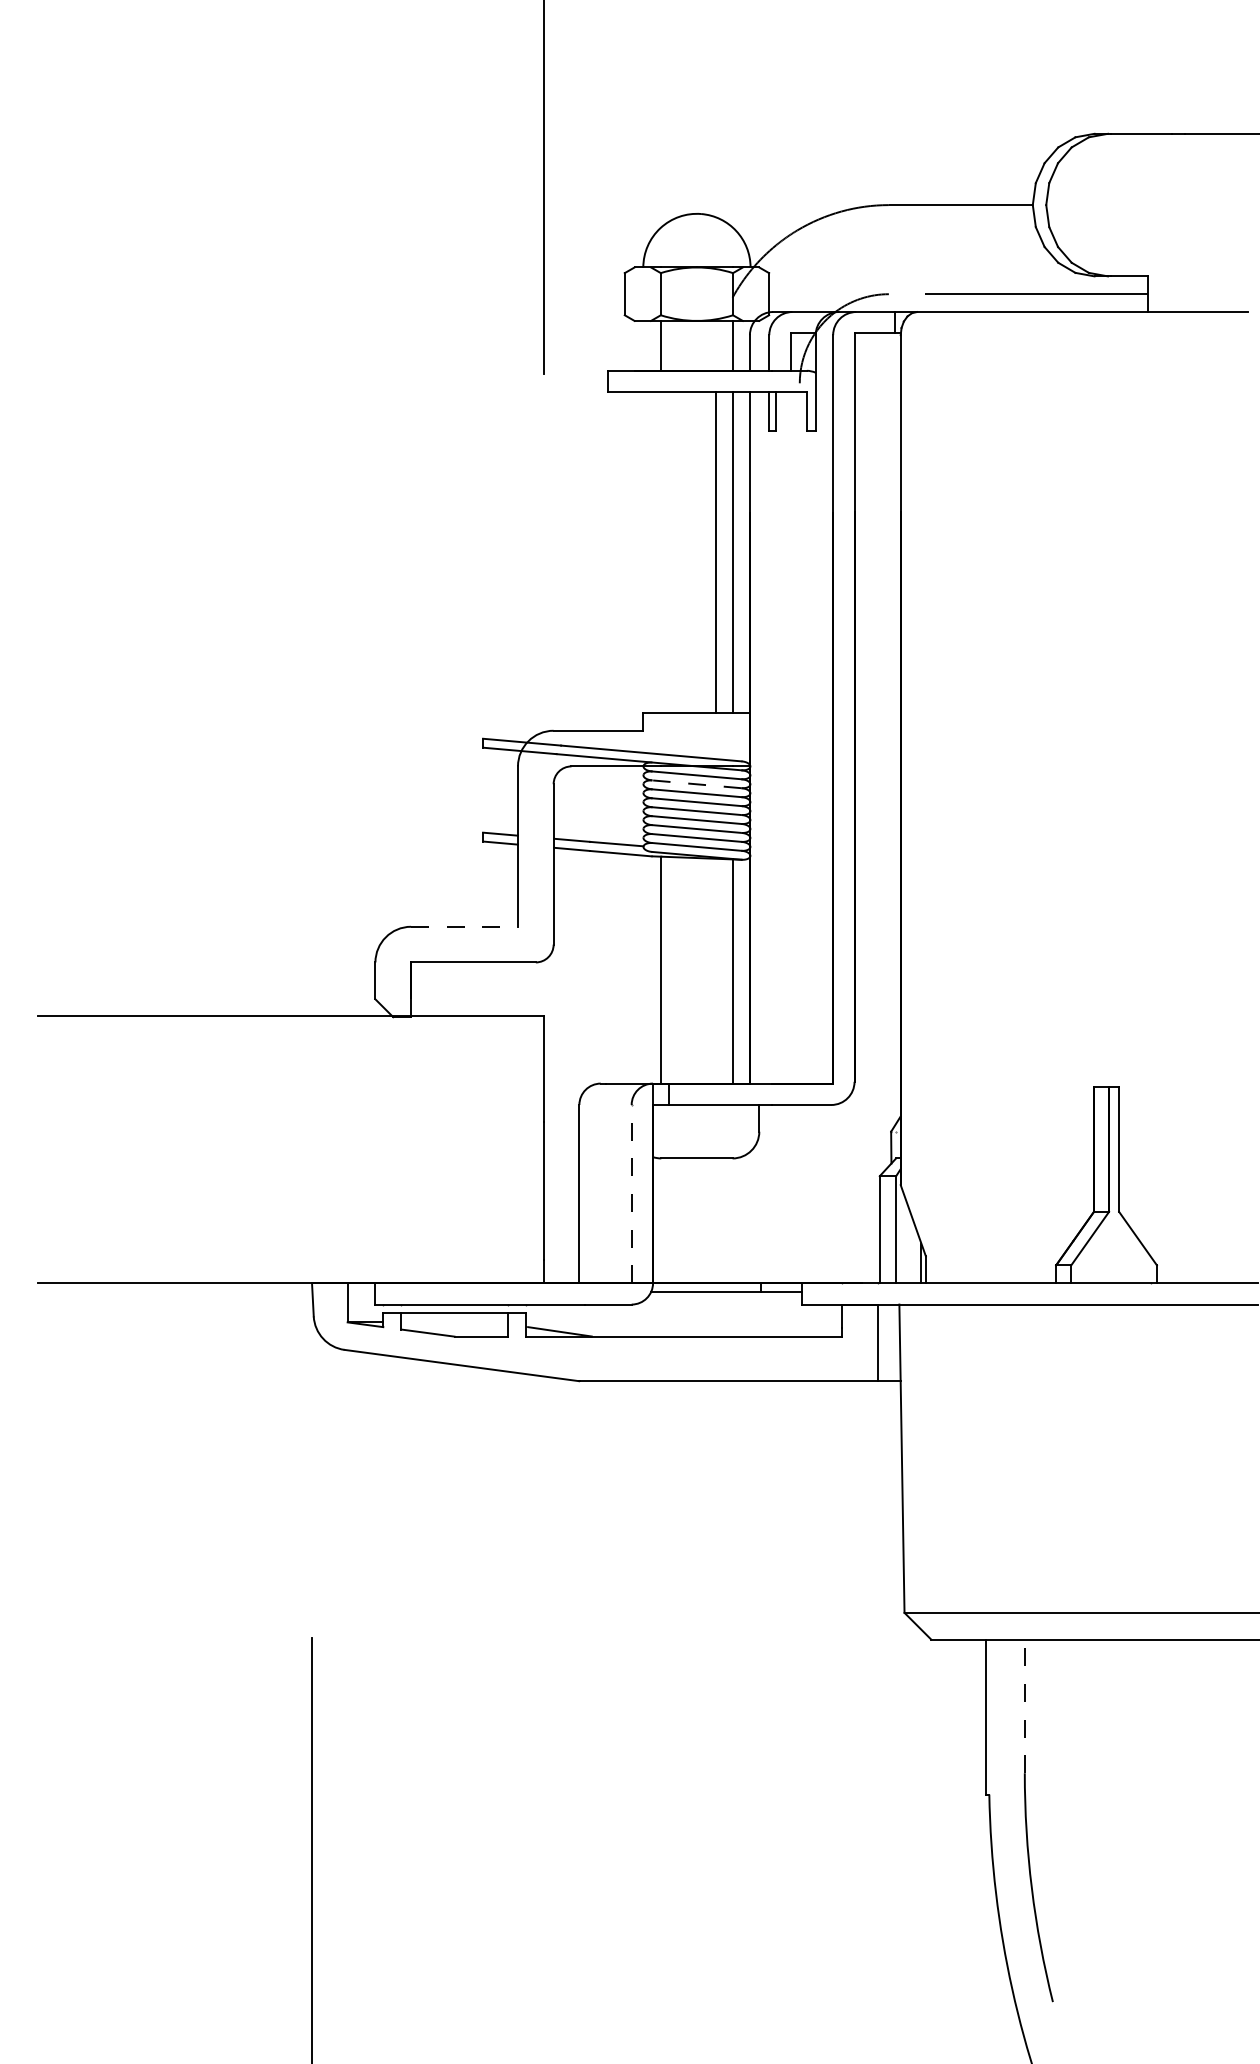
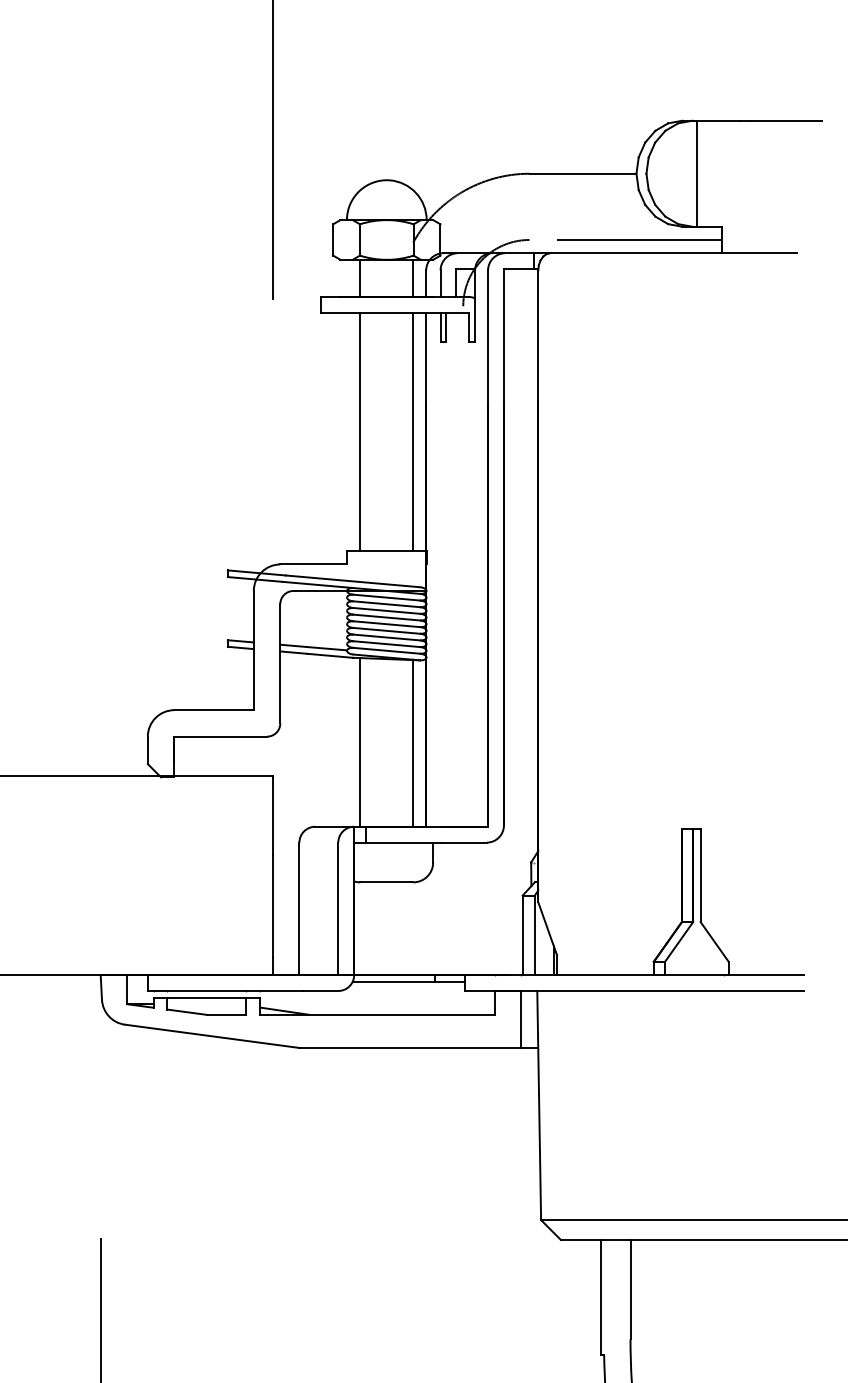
line: (1114, 204) -> (697, 173), added
line: (716, 552) -> (360, 431), moved
line: (696, 784) -> (386, 604), dashed -> solid
line: (465, 926) -> (214, 709), dashed -> solid
line: (631, 1193) -> (338, 908), dashed -> solid
line: (1024, 1706) -> (630, 1289), dashed -> solid

